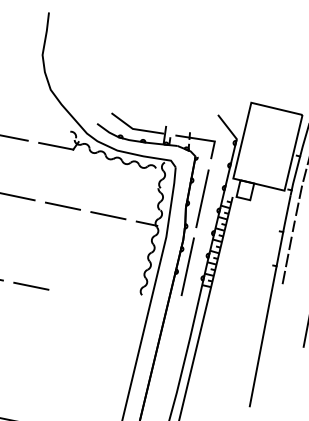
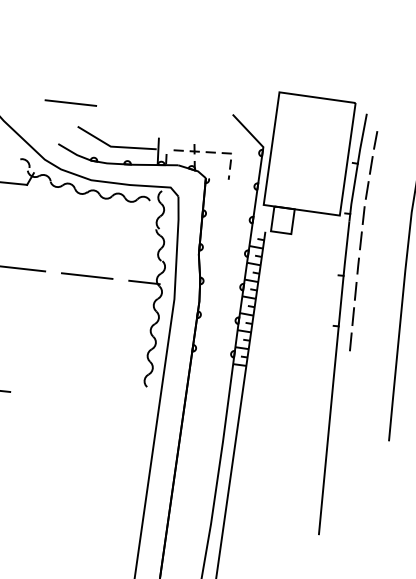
line: (108, 96) -> (71, 102), added
line: (205, 139) -> (217, 152), solid -> dashed
line: (202, 198) -> (221, 238), removed
line: (187, 266) -> (209, 339), removed

